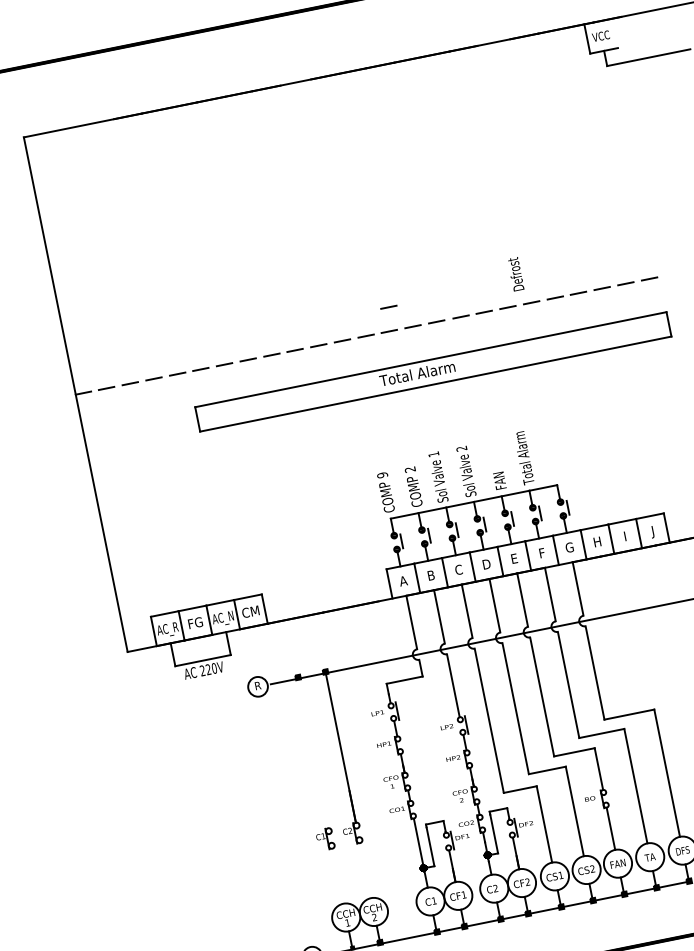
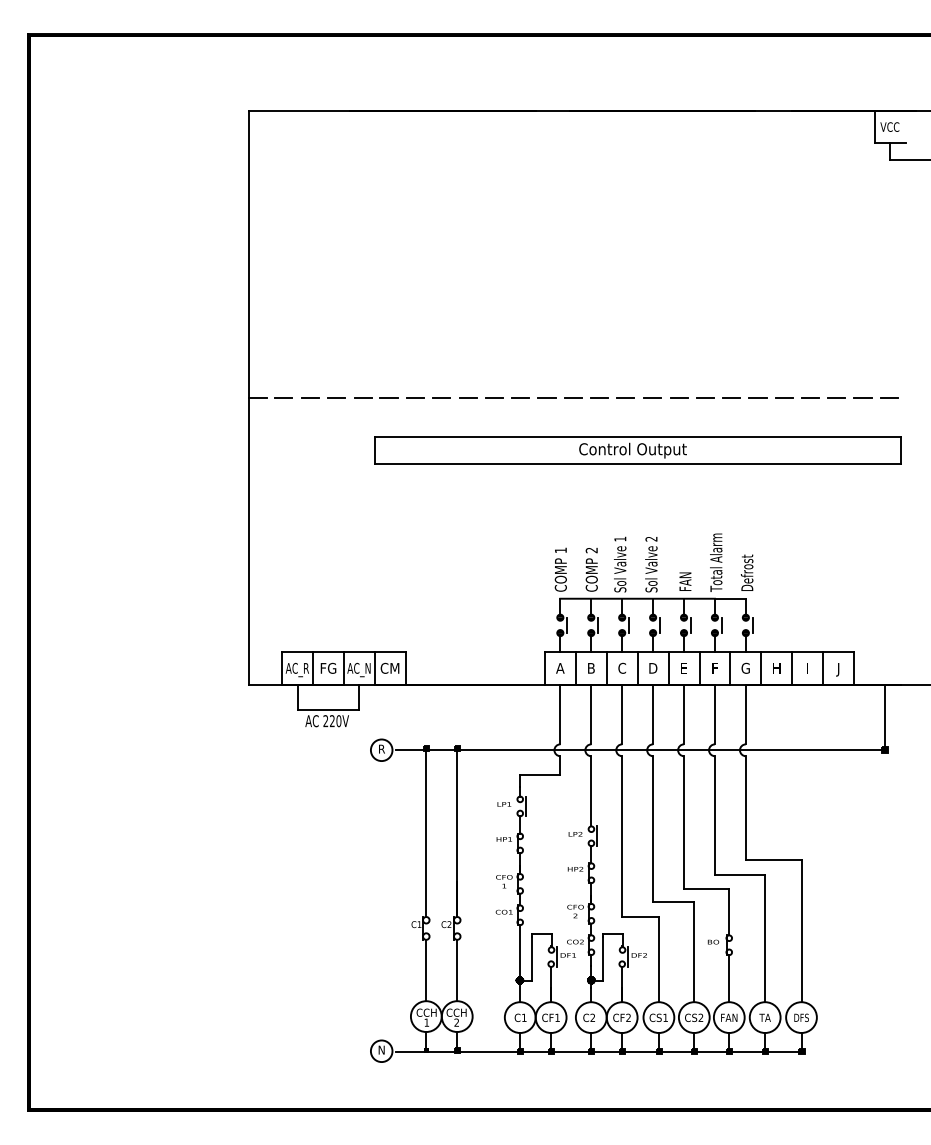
text: (515, 274) -> (746, 572), moved
line: (388, 307) -> (603, 371), removed
text: (428, 372) -> (632, 450), Total Alarm -> Control Output
text: (382, 475) -> (560, 550), 9 -> 1
line: (313, 753) -> (426, 833), added
line: (365, 870) -> (457, 970), added
line: (338, 876) -> (426, 970), added

